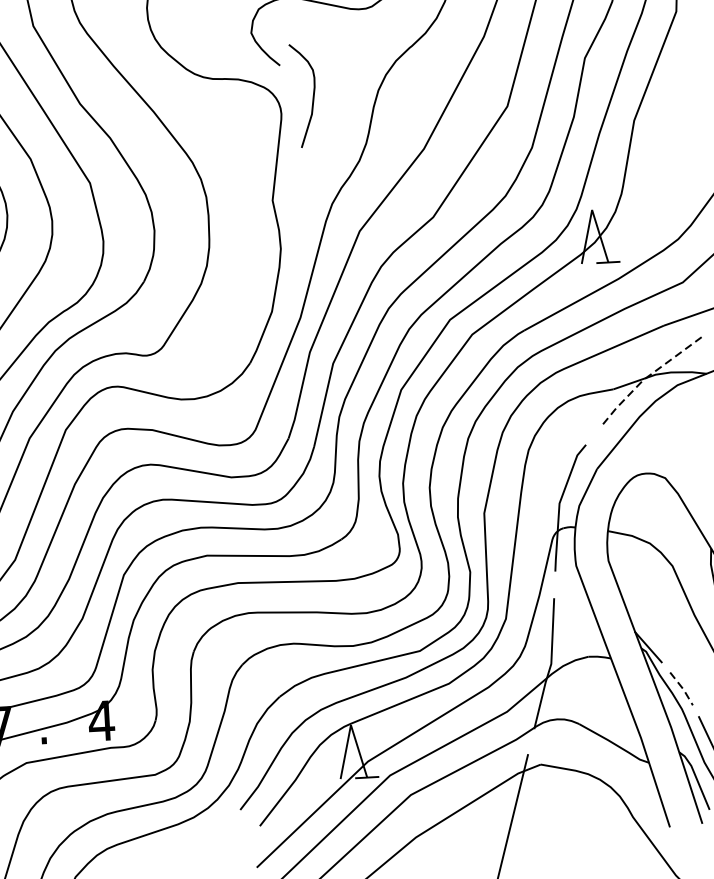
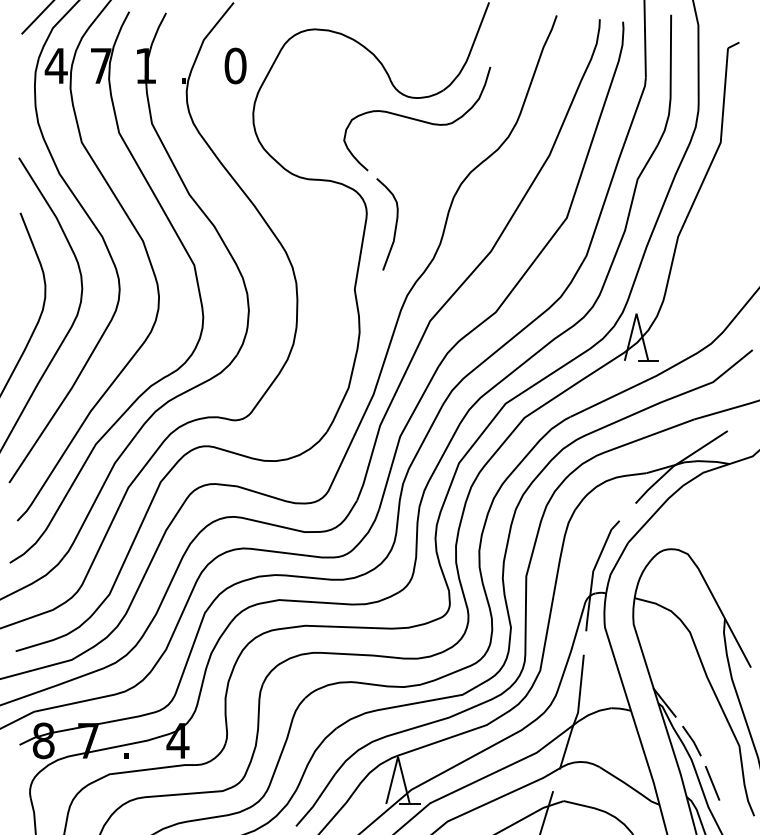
curve: (312, 95) -> (395, 224), moved
line: (647, 376) -> (677, 463), dashed -> solid
line: (683, 689) -> (693, 741), dashed -> solid

